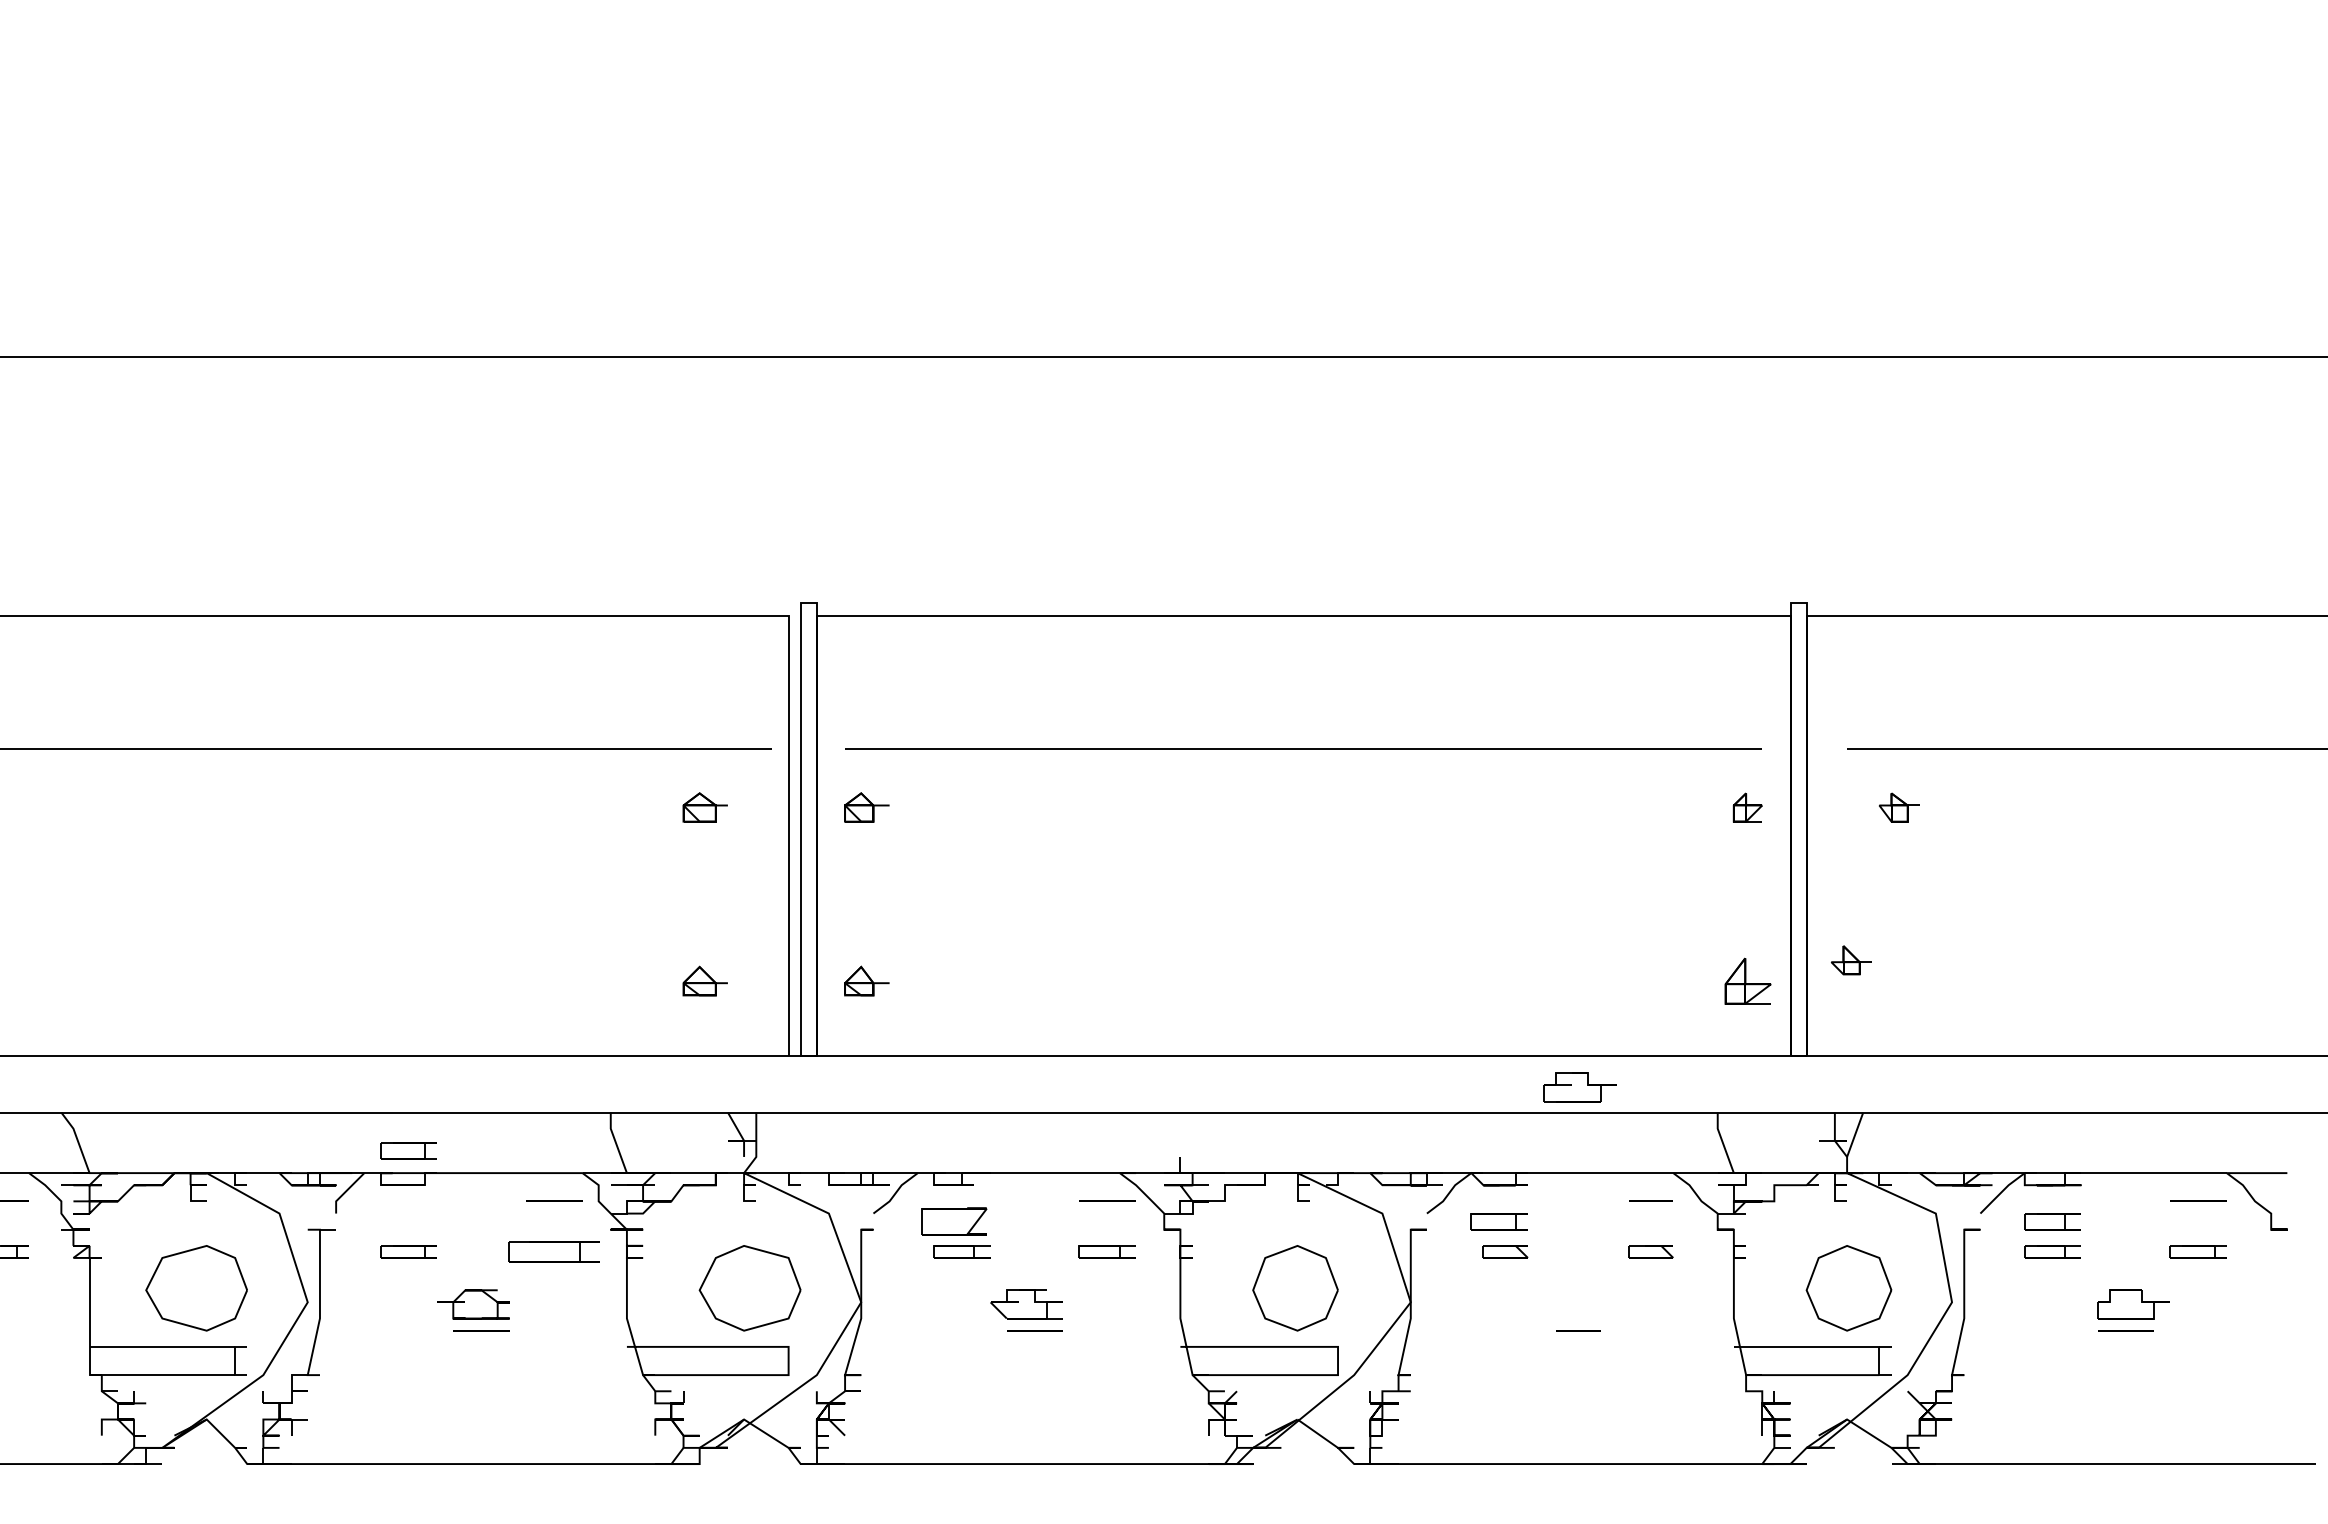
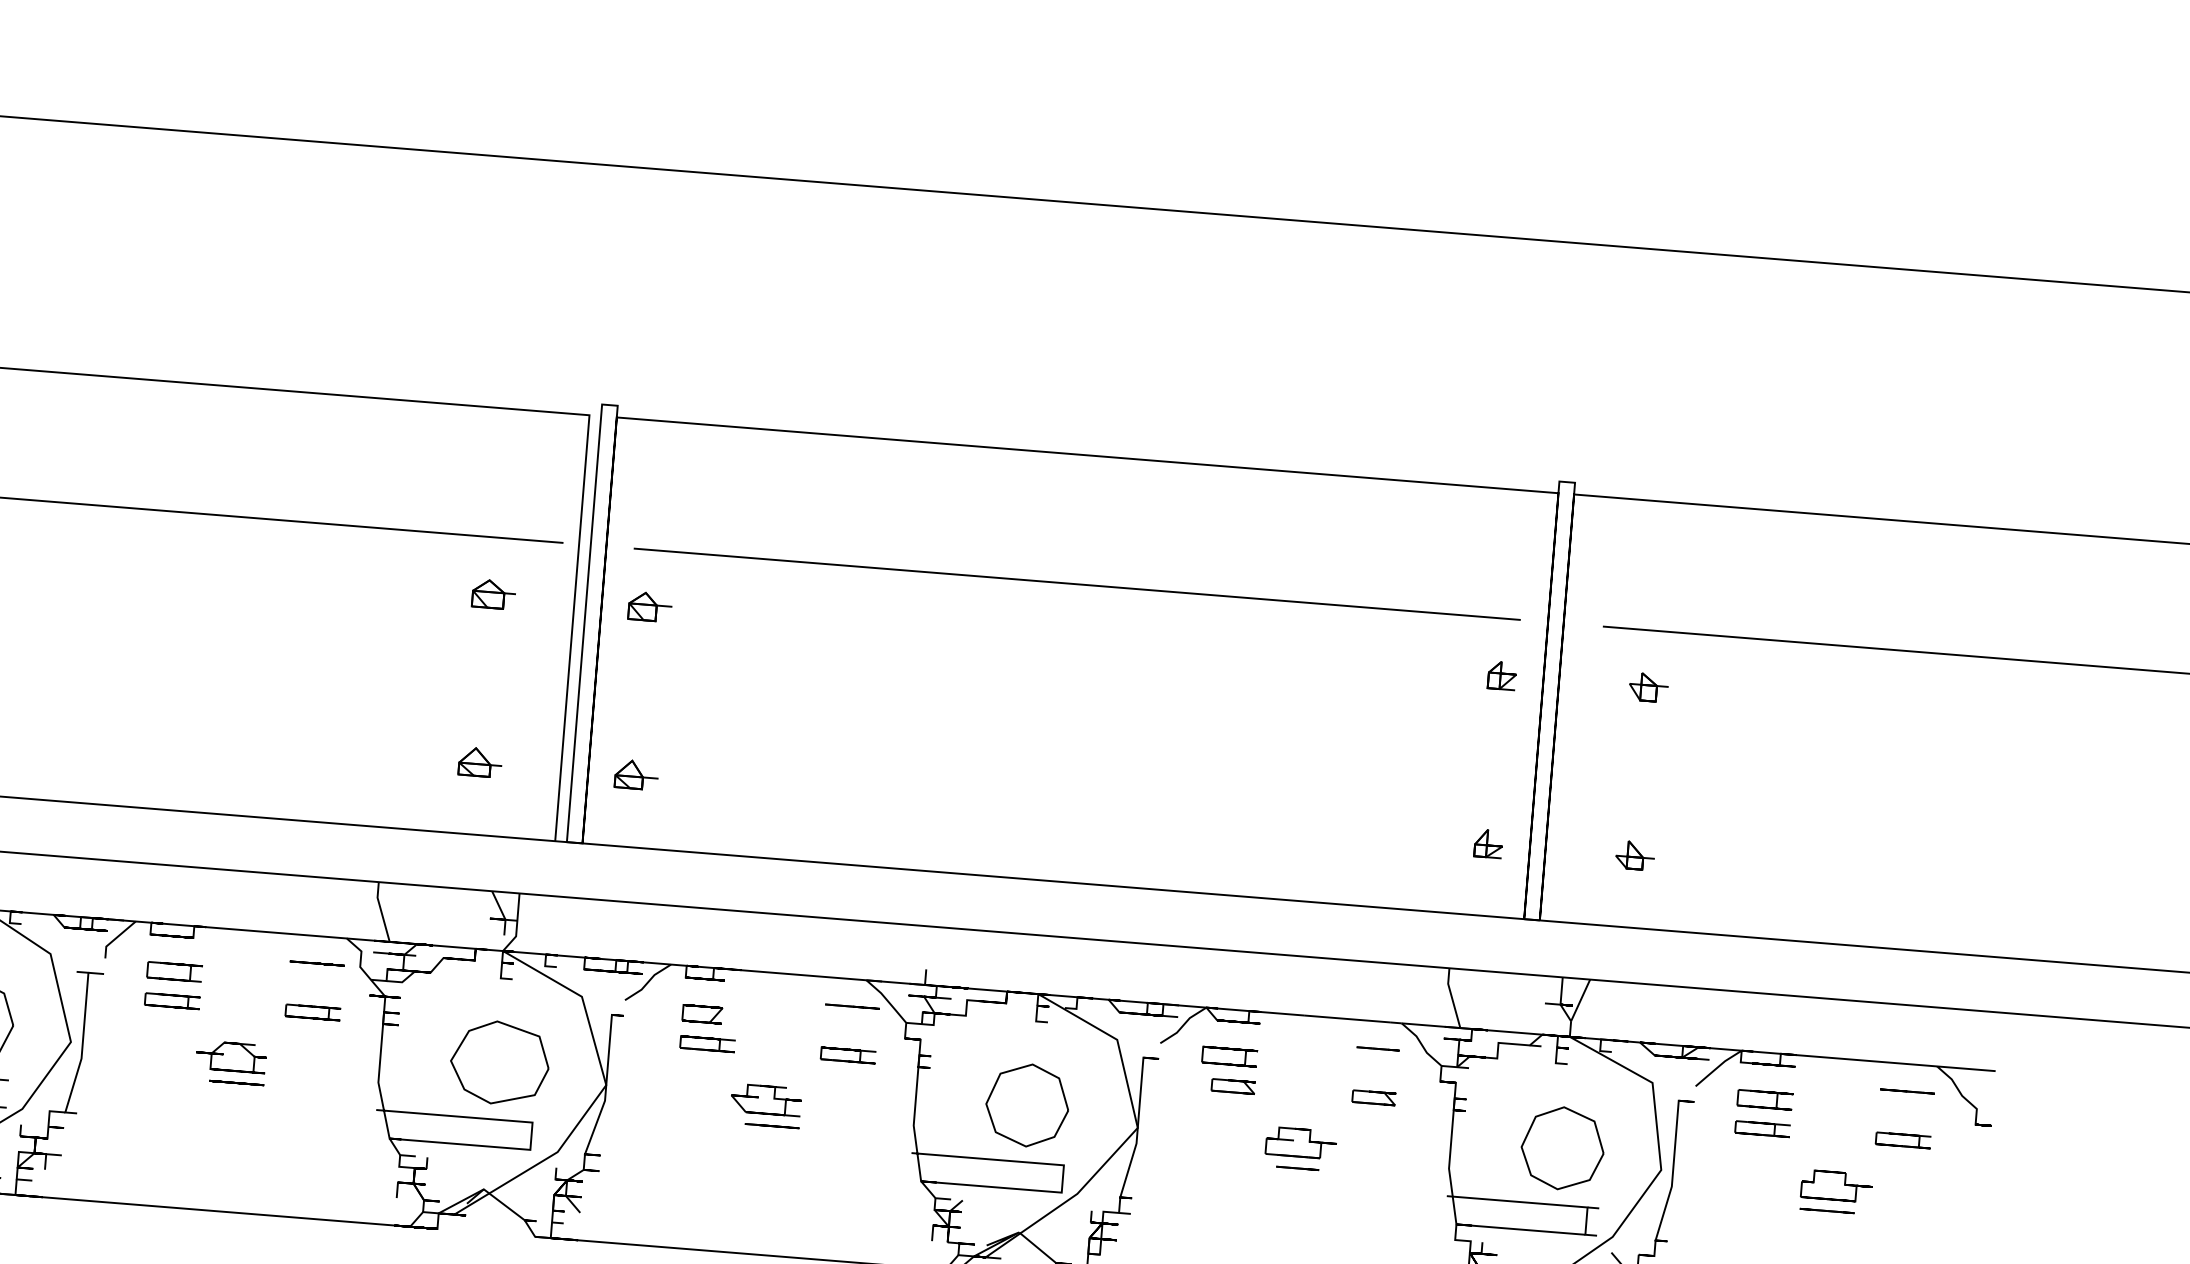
part: (1851, 960) -> (1635, 855), moved
part: (1747, 981) -> (1488, 843), size x0.62
part: (1579, 1087) -> (1300, 1143), moved
part: (408, 1150) -> (174, 971), moved
part: (953, 1221) -> (701, 1014), size x0.62
part: (553, 1251) -> (312, 1012), size x0.62

